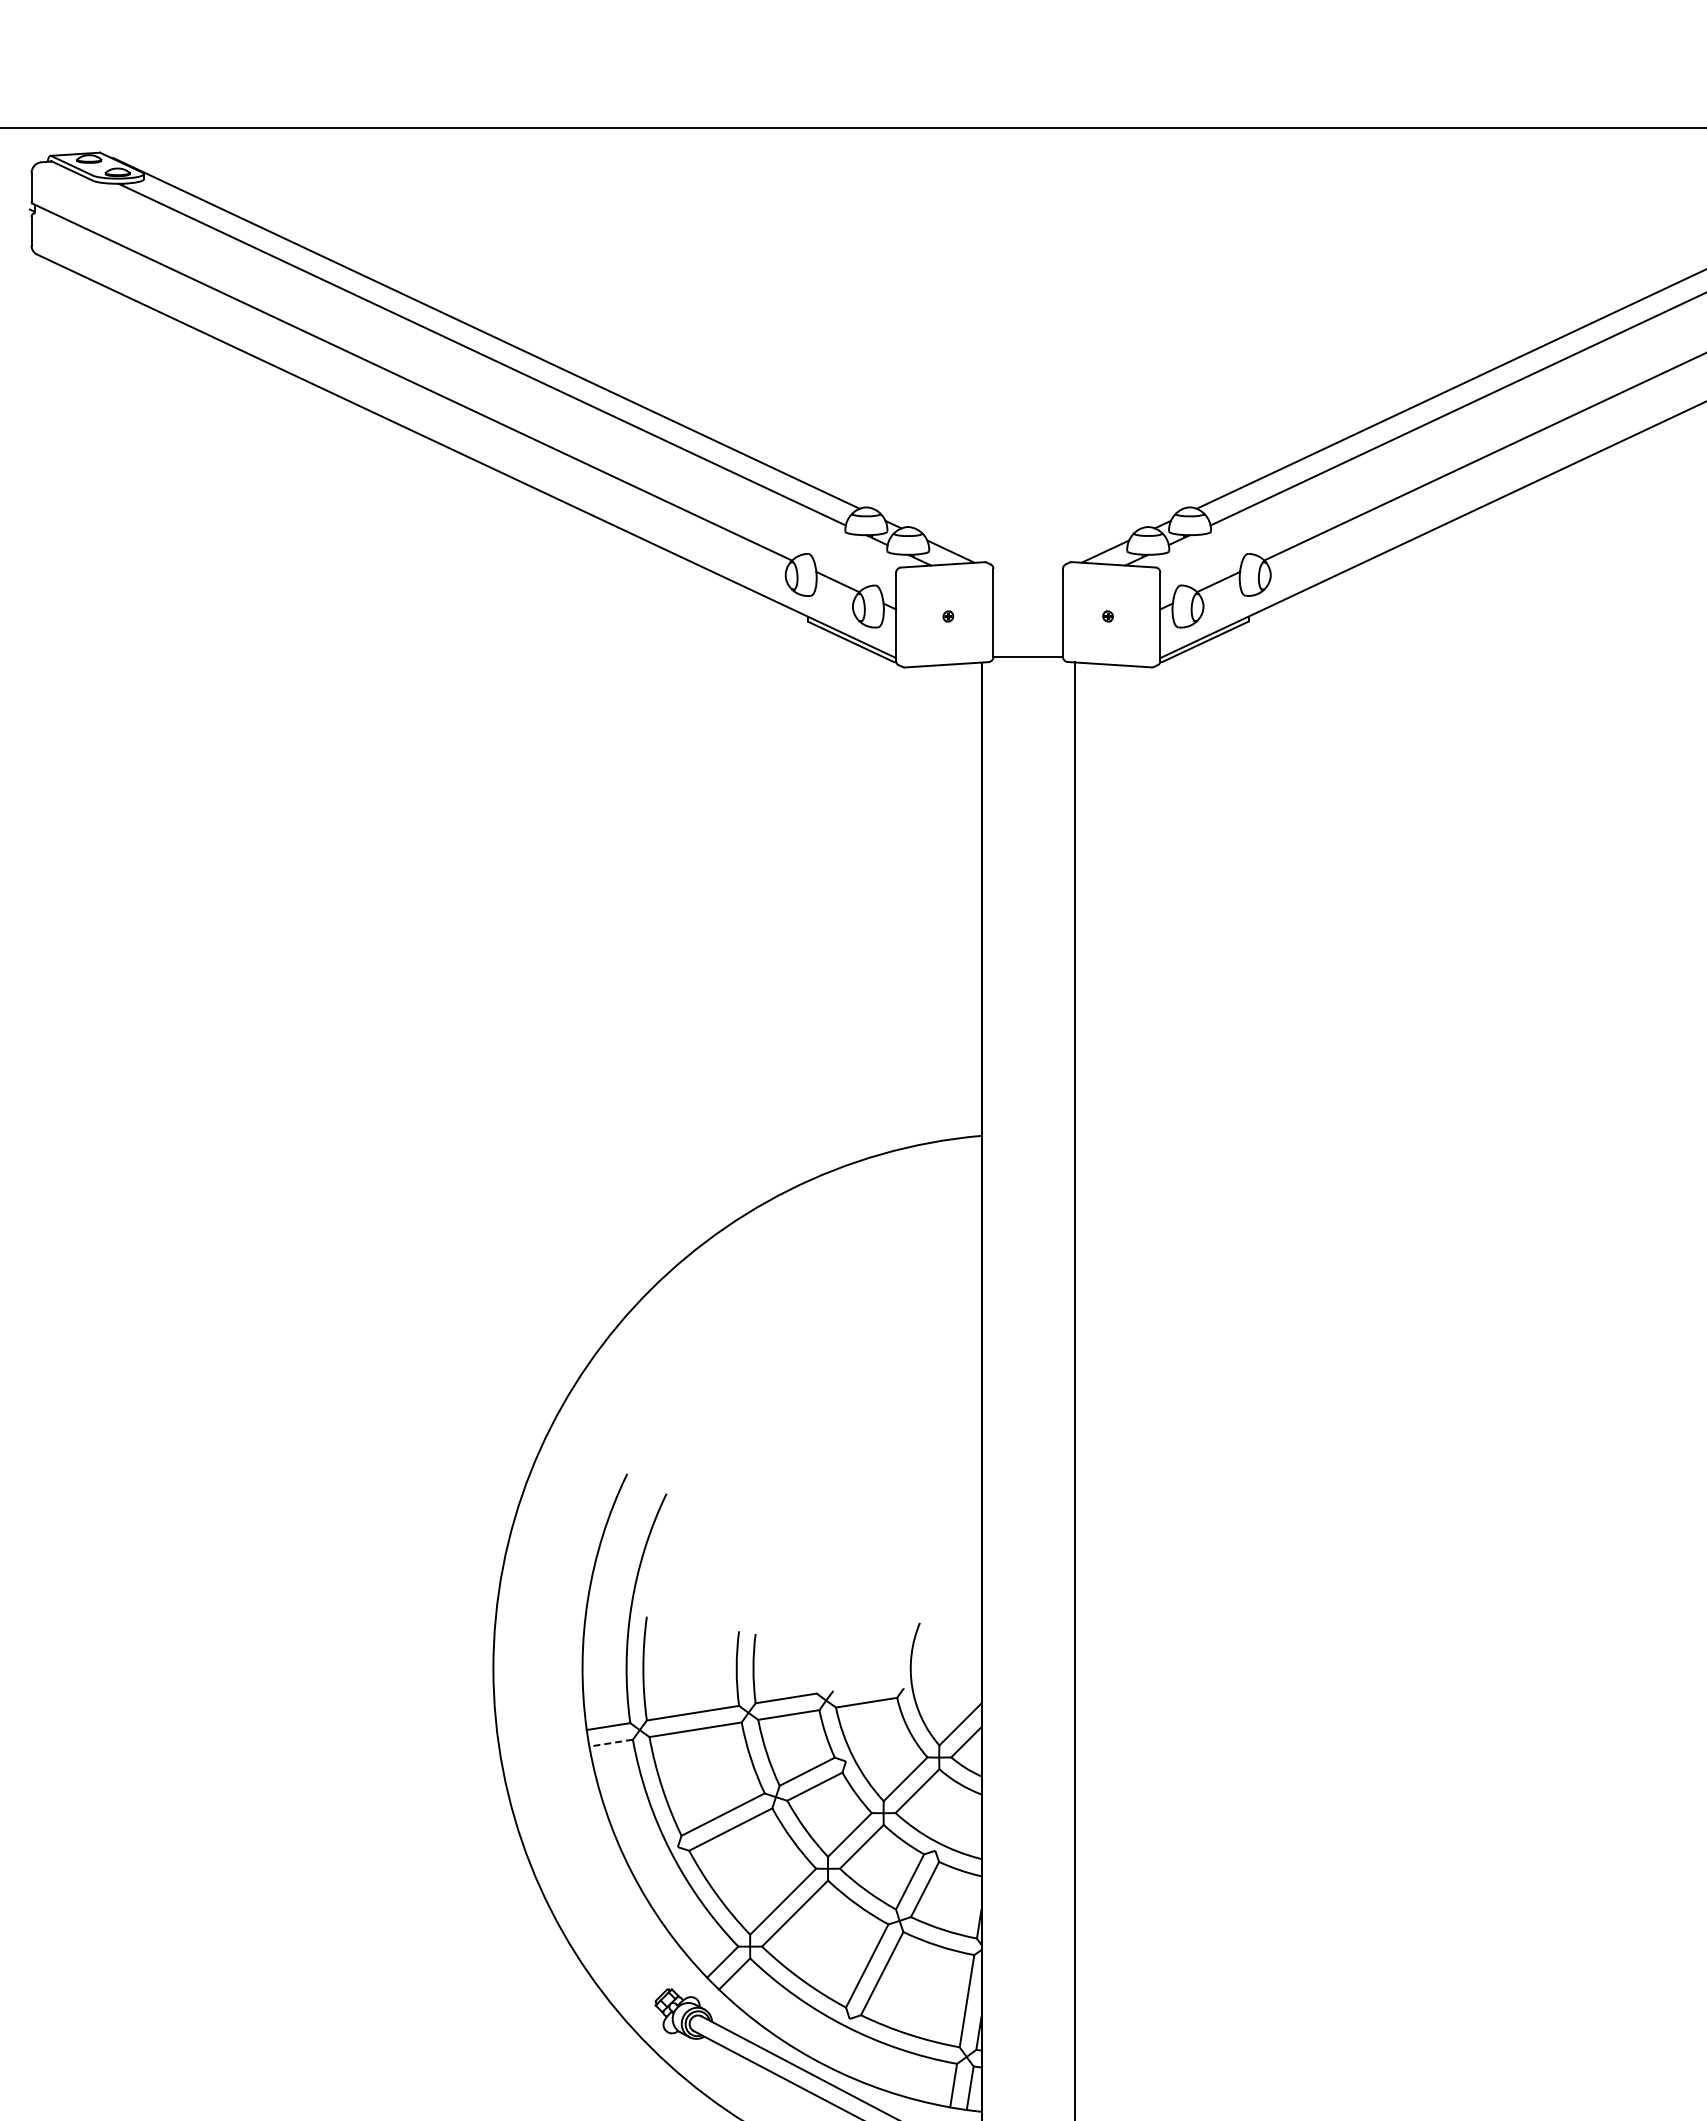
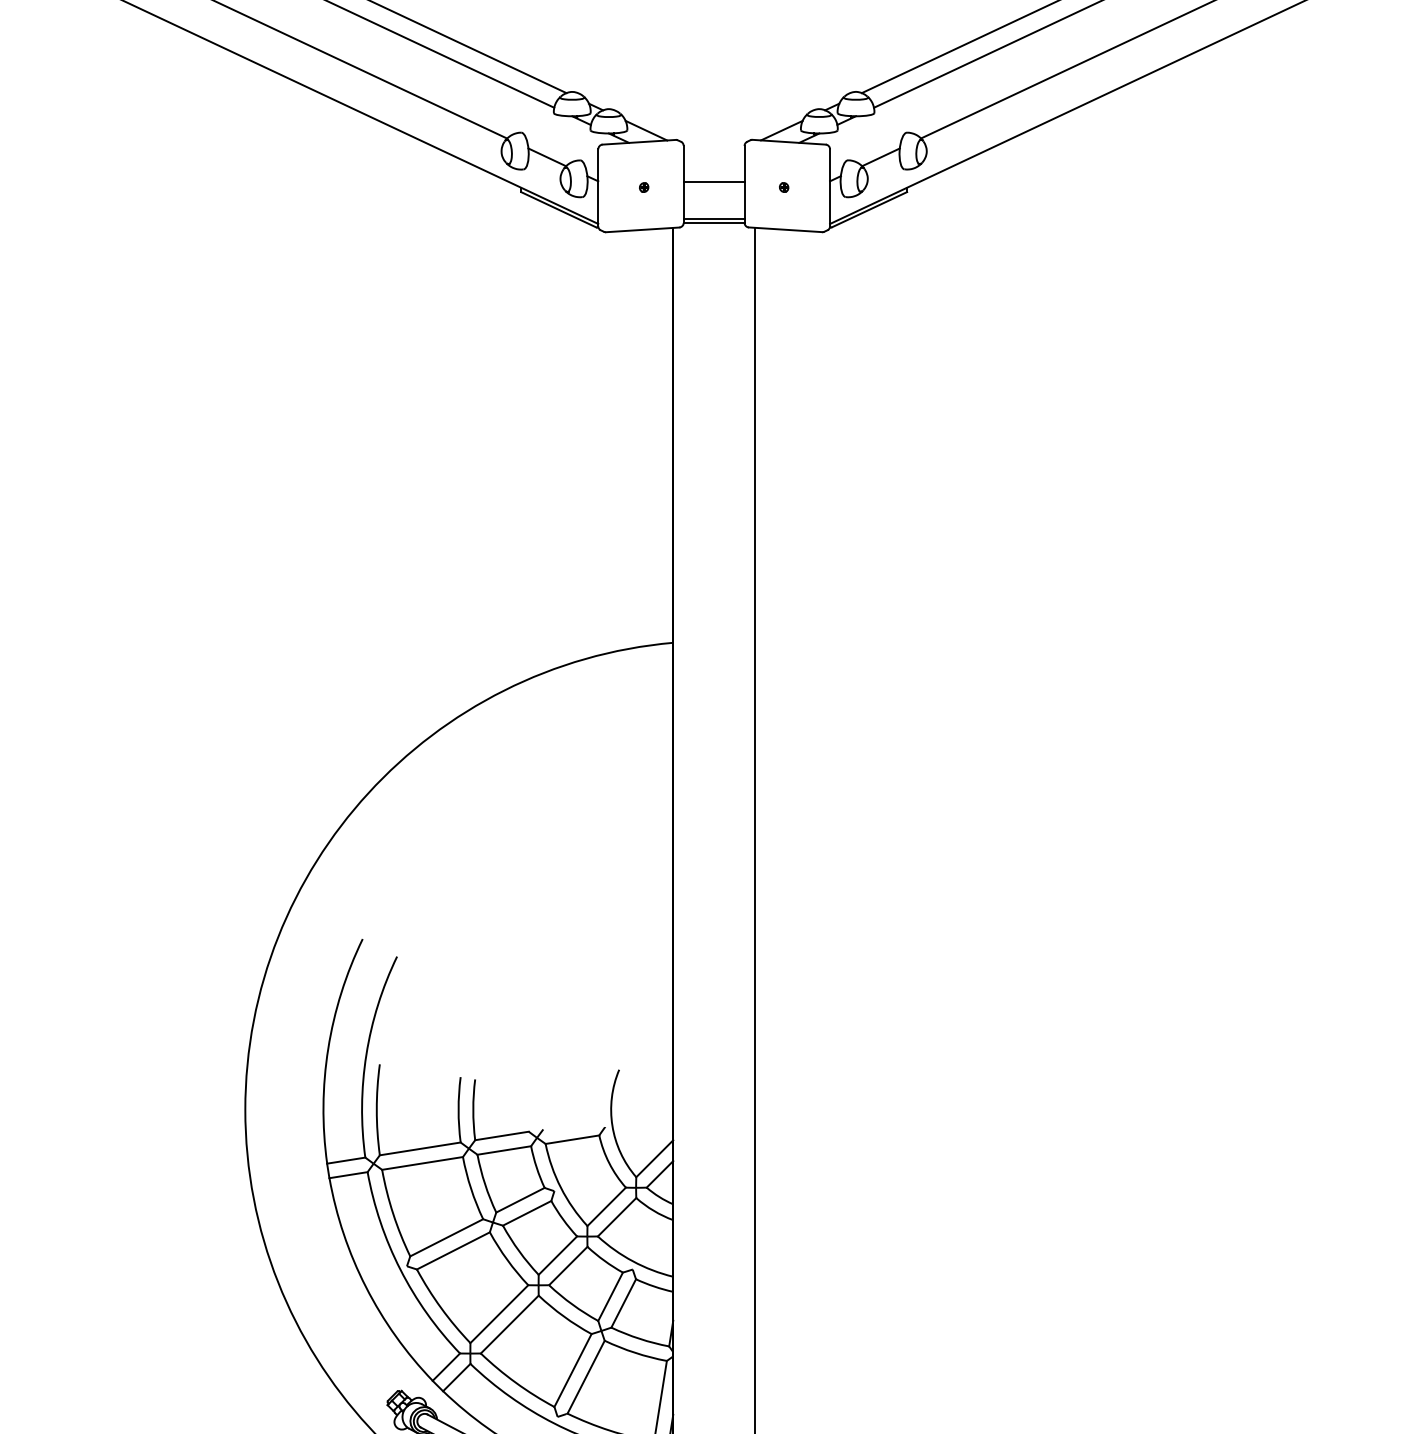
line: (1027, 610) -> (713, 182), added
line: (1027, 652) -> (713, 219), added
line: (610, 1743) -> (347, 1175), dashed -> solid

